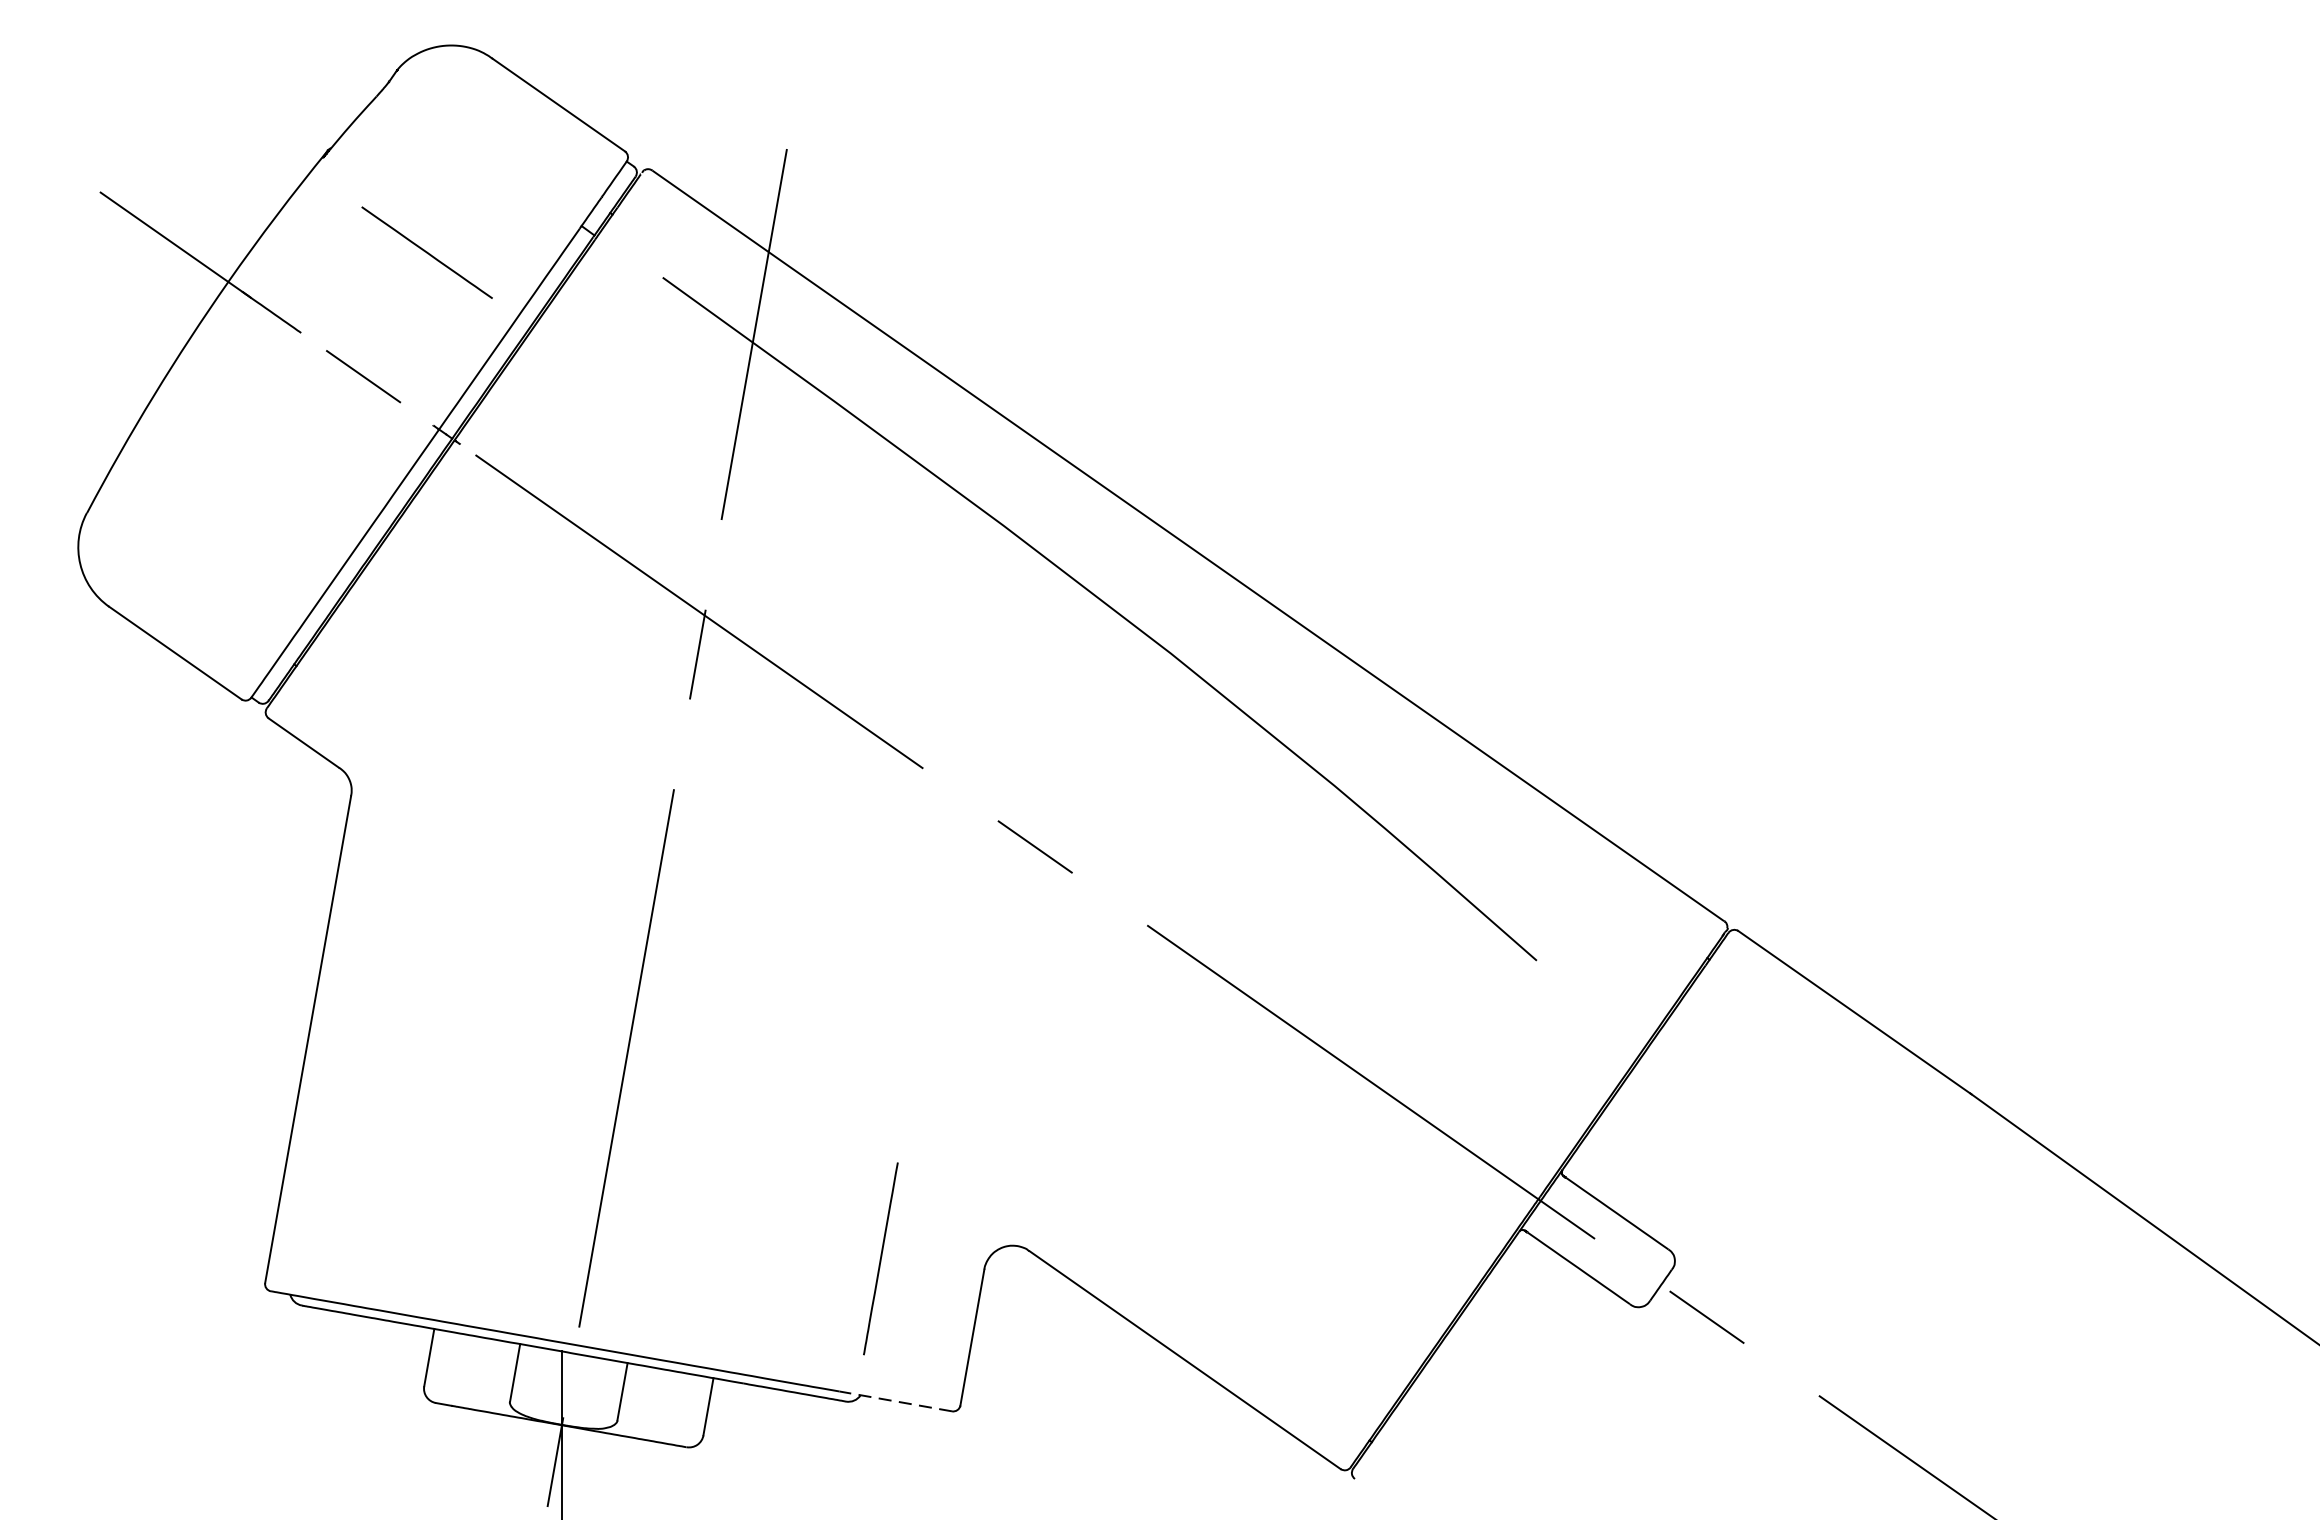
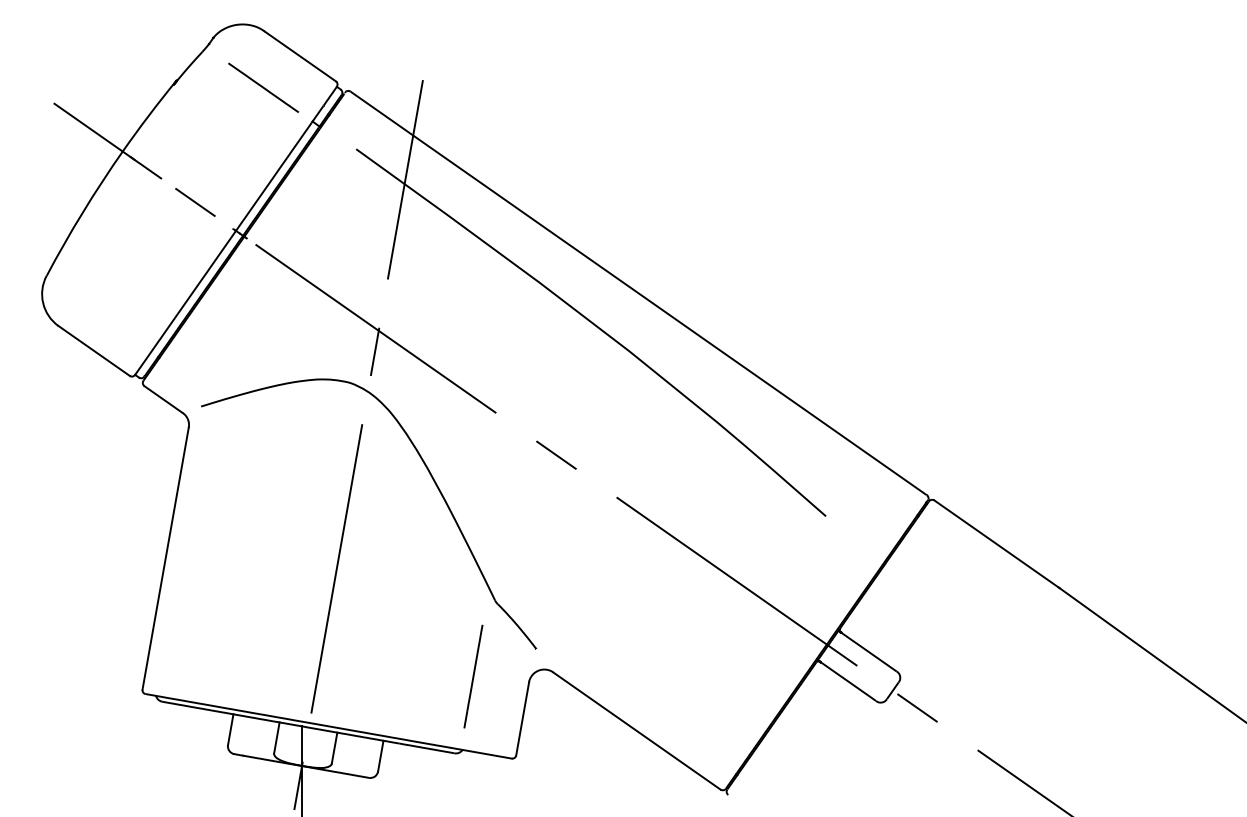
line: (426, 252) -> (263, 87), moved
part: (800, 886) -> (430, 476), added
line: (895, 1401) -> (481, 753), dashed -> solid

